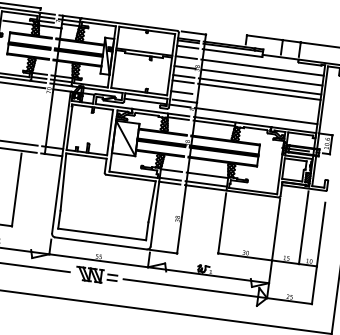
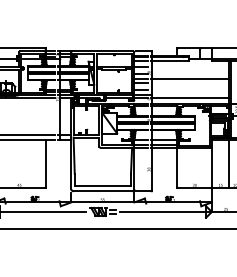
line: (261, 67) -> (189, 67), removed
line: (262, 77) -> (190, 73), removed
line: (258, 91) -> (189, 82), removed

